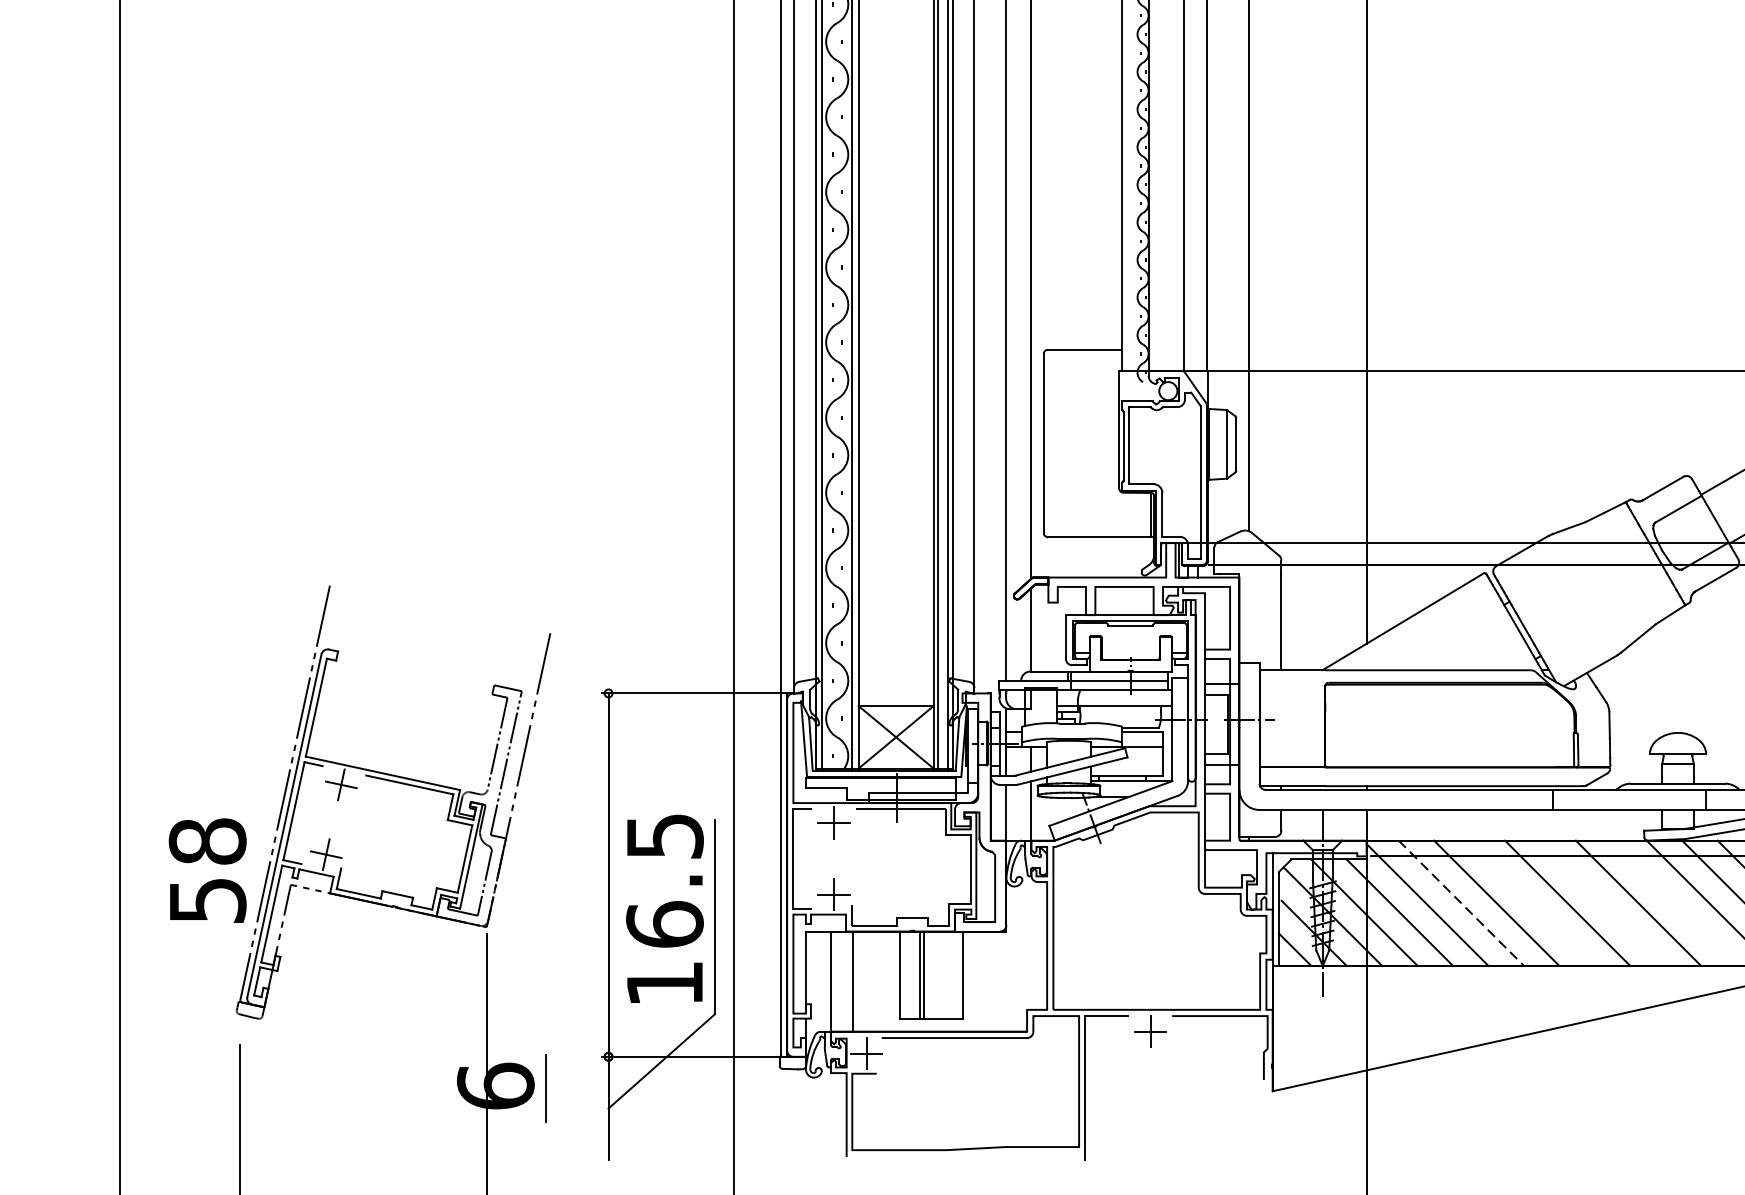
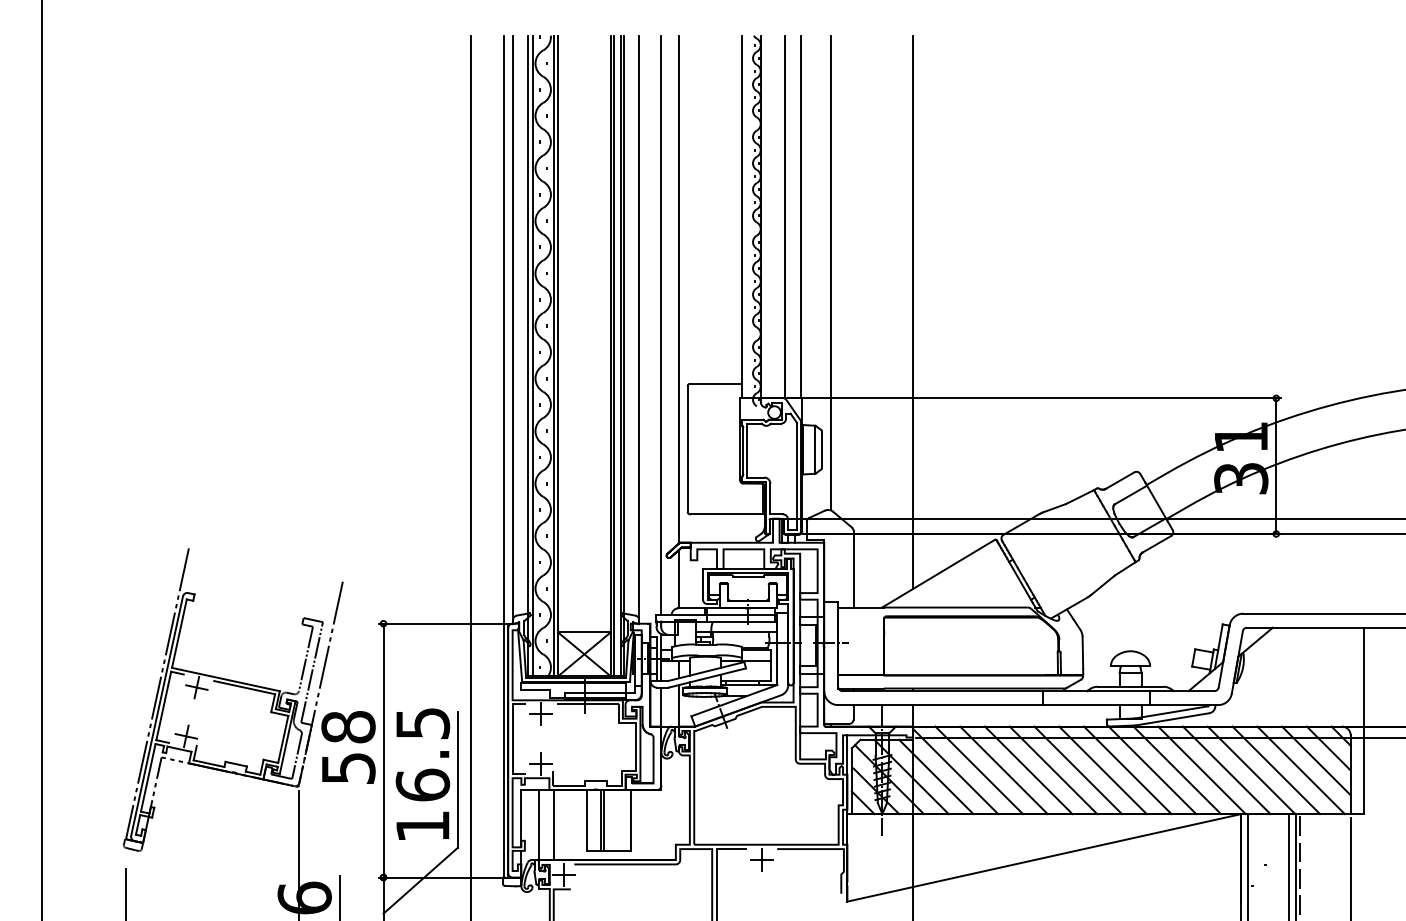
text: (207, 870) -> (348, 747), moved
line: (1461, 903) -> (979, 770), dashed -> solid
line: (1531, 903) -> (1028, 770), added
line: (1602, 903) -> (1077, 770), added
line: (1673, 903) -> (1127, 770), added

